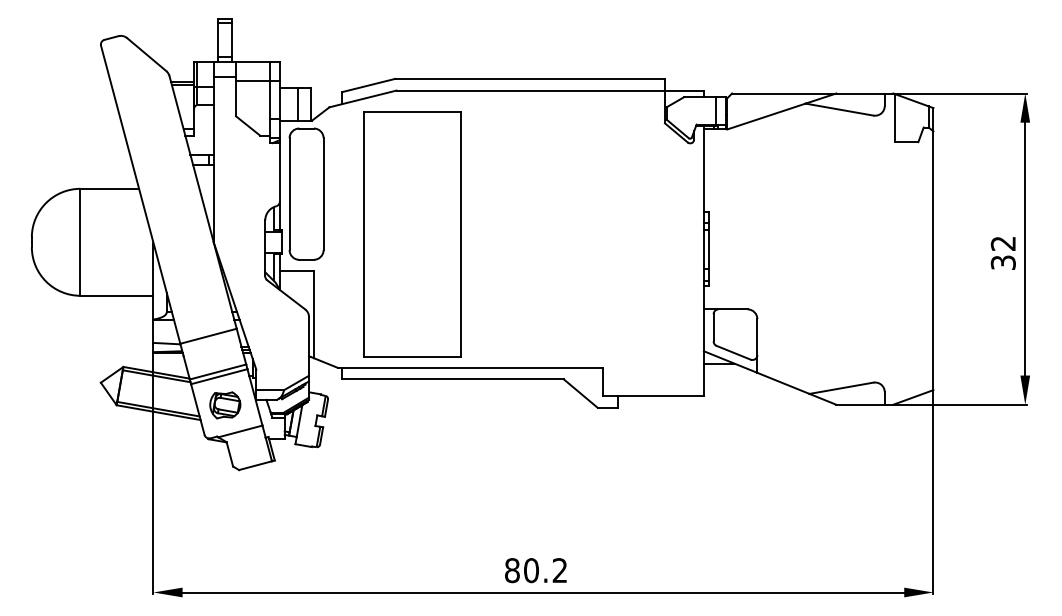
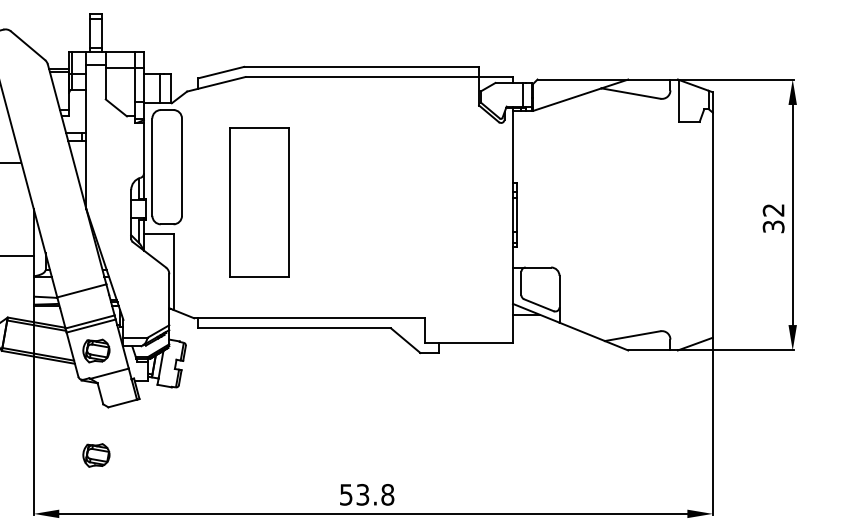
part: (412, 234) -> (259, 202), size x0.7
part: (225, 525) -> (96, 455), added
text: (536, 570) -> (367, 494), 80.2 -> 53.8

